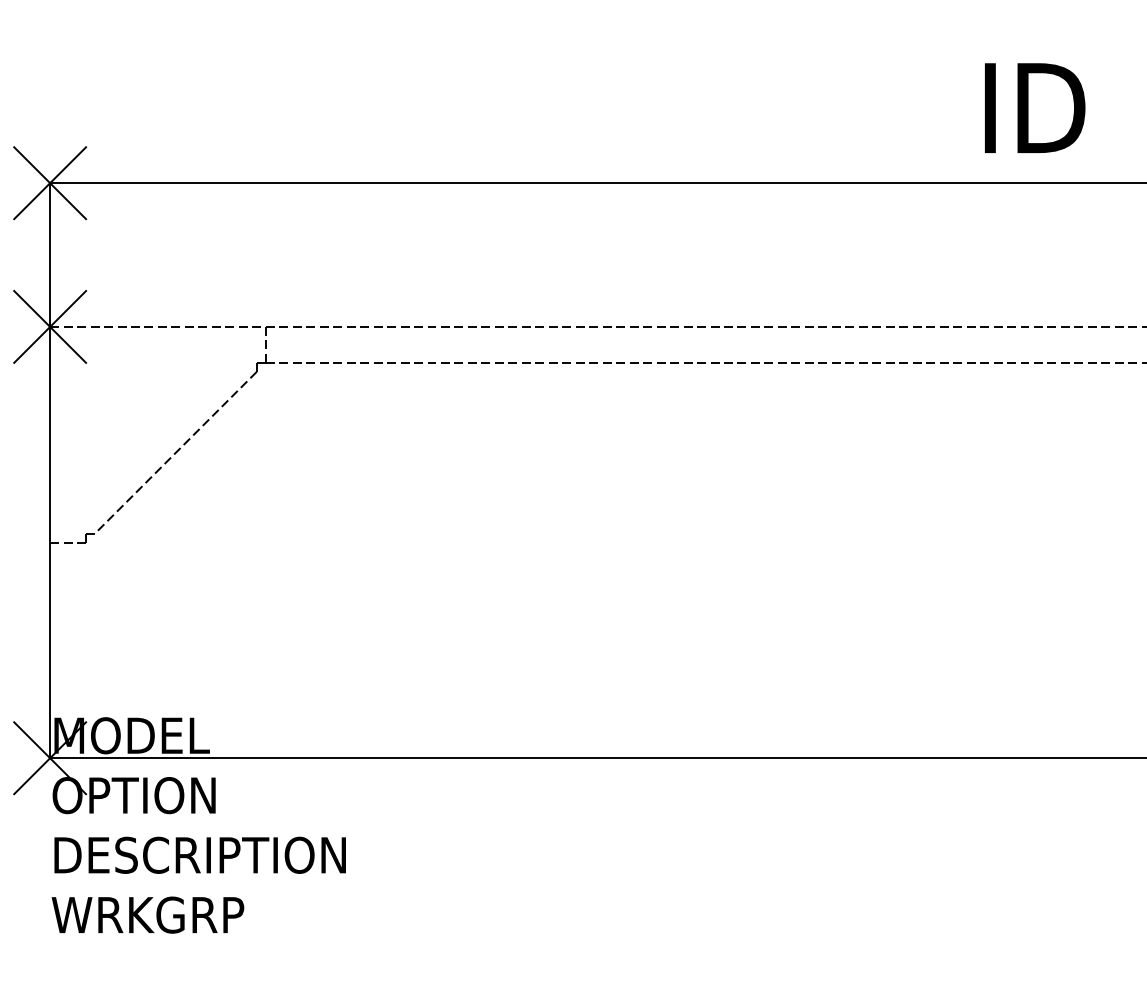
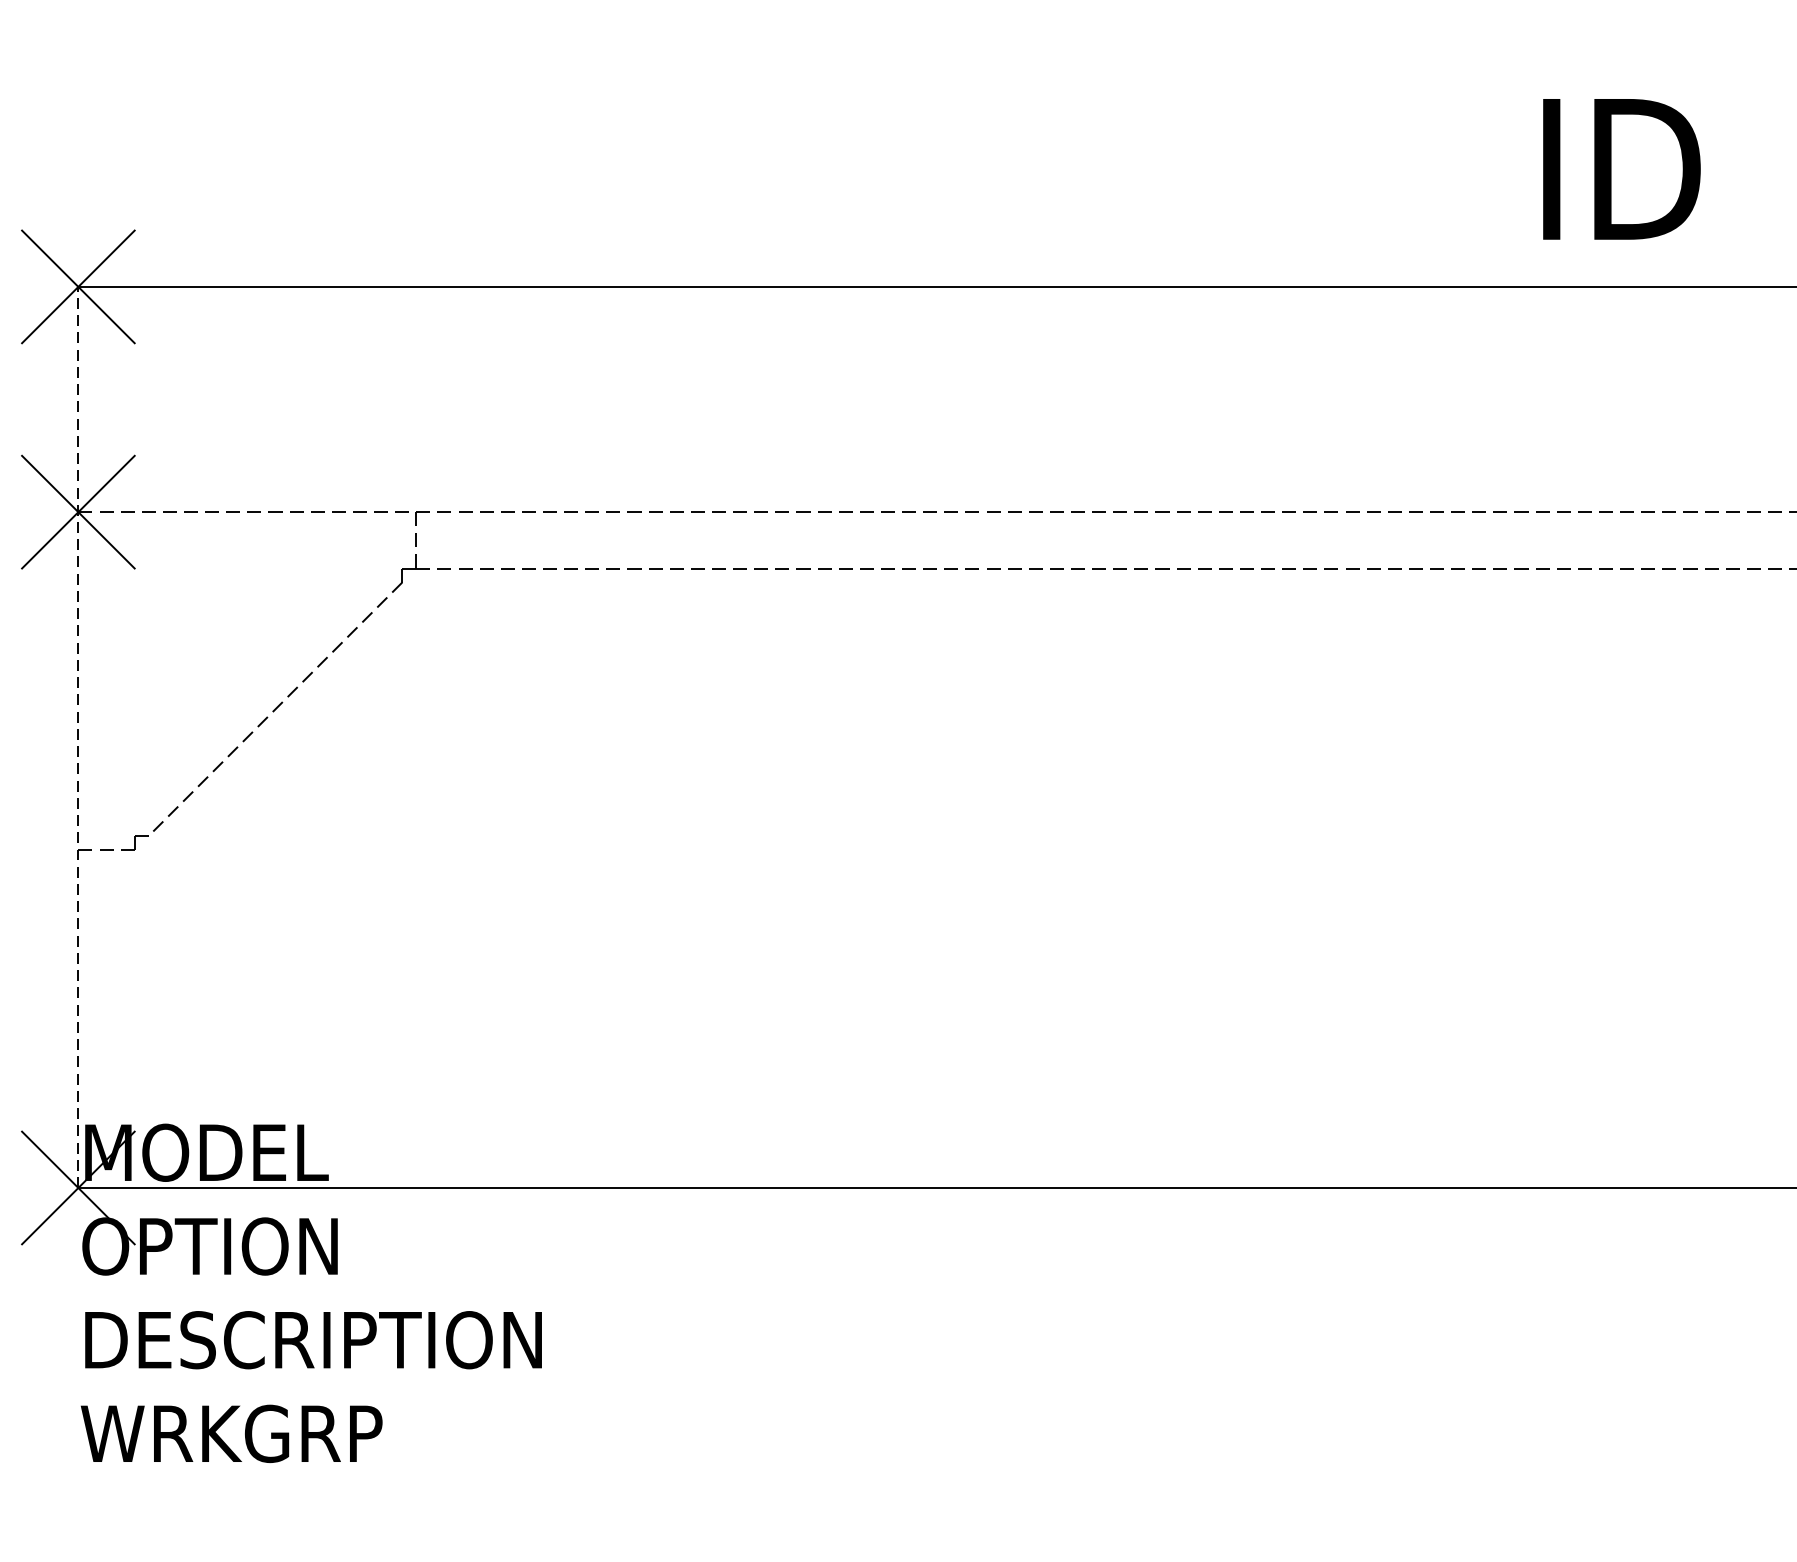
line: (50, 470) -> (78, 737), solid -> dashed

